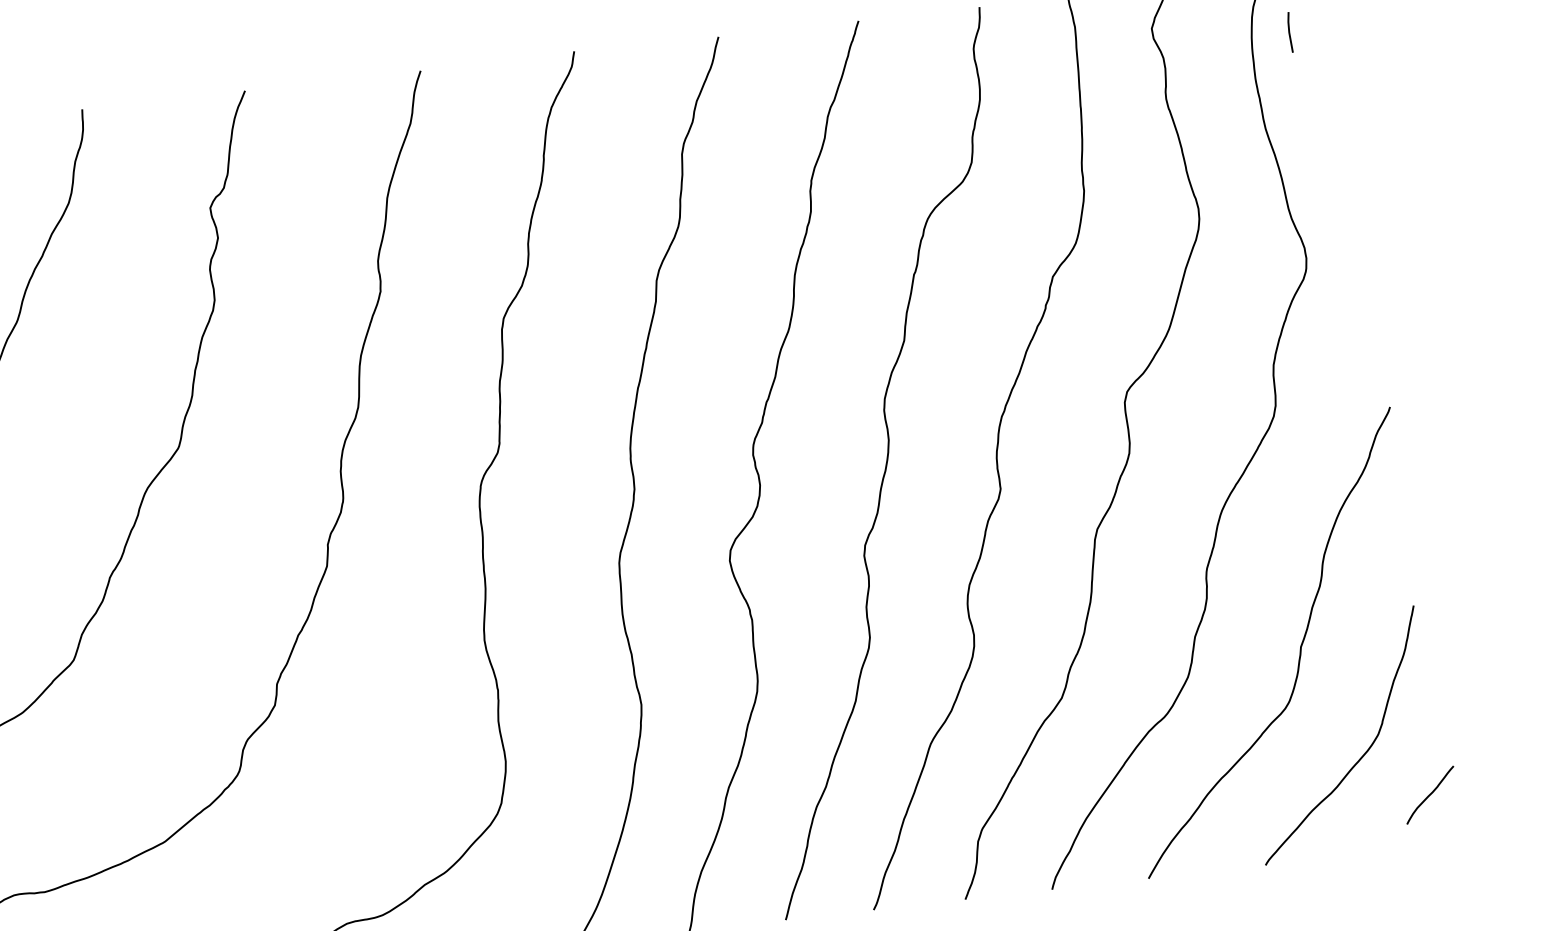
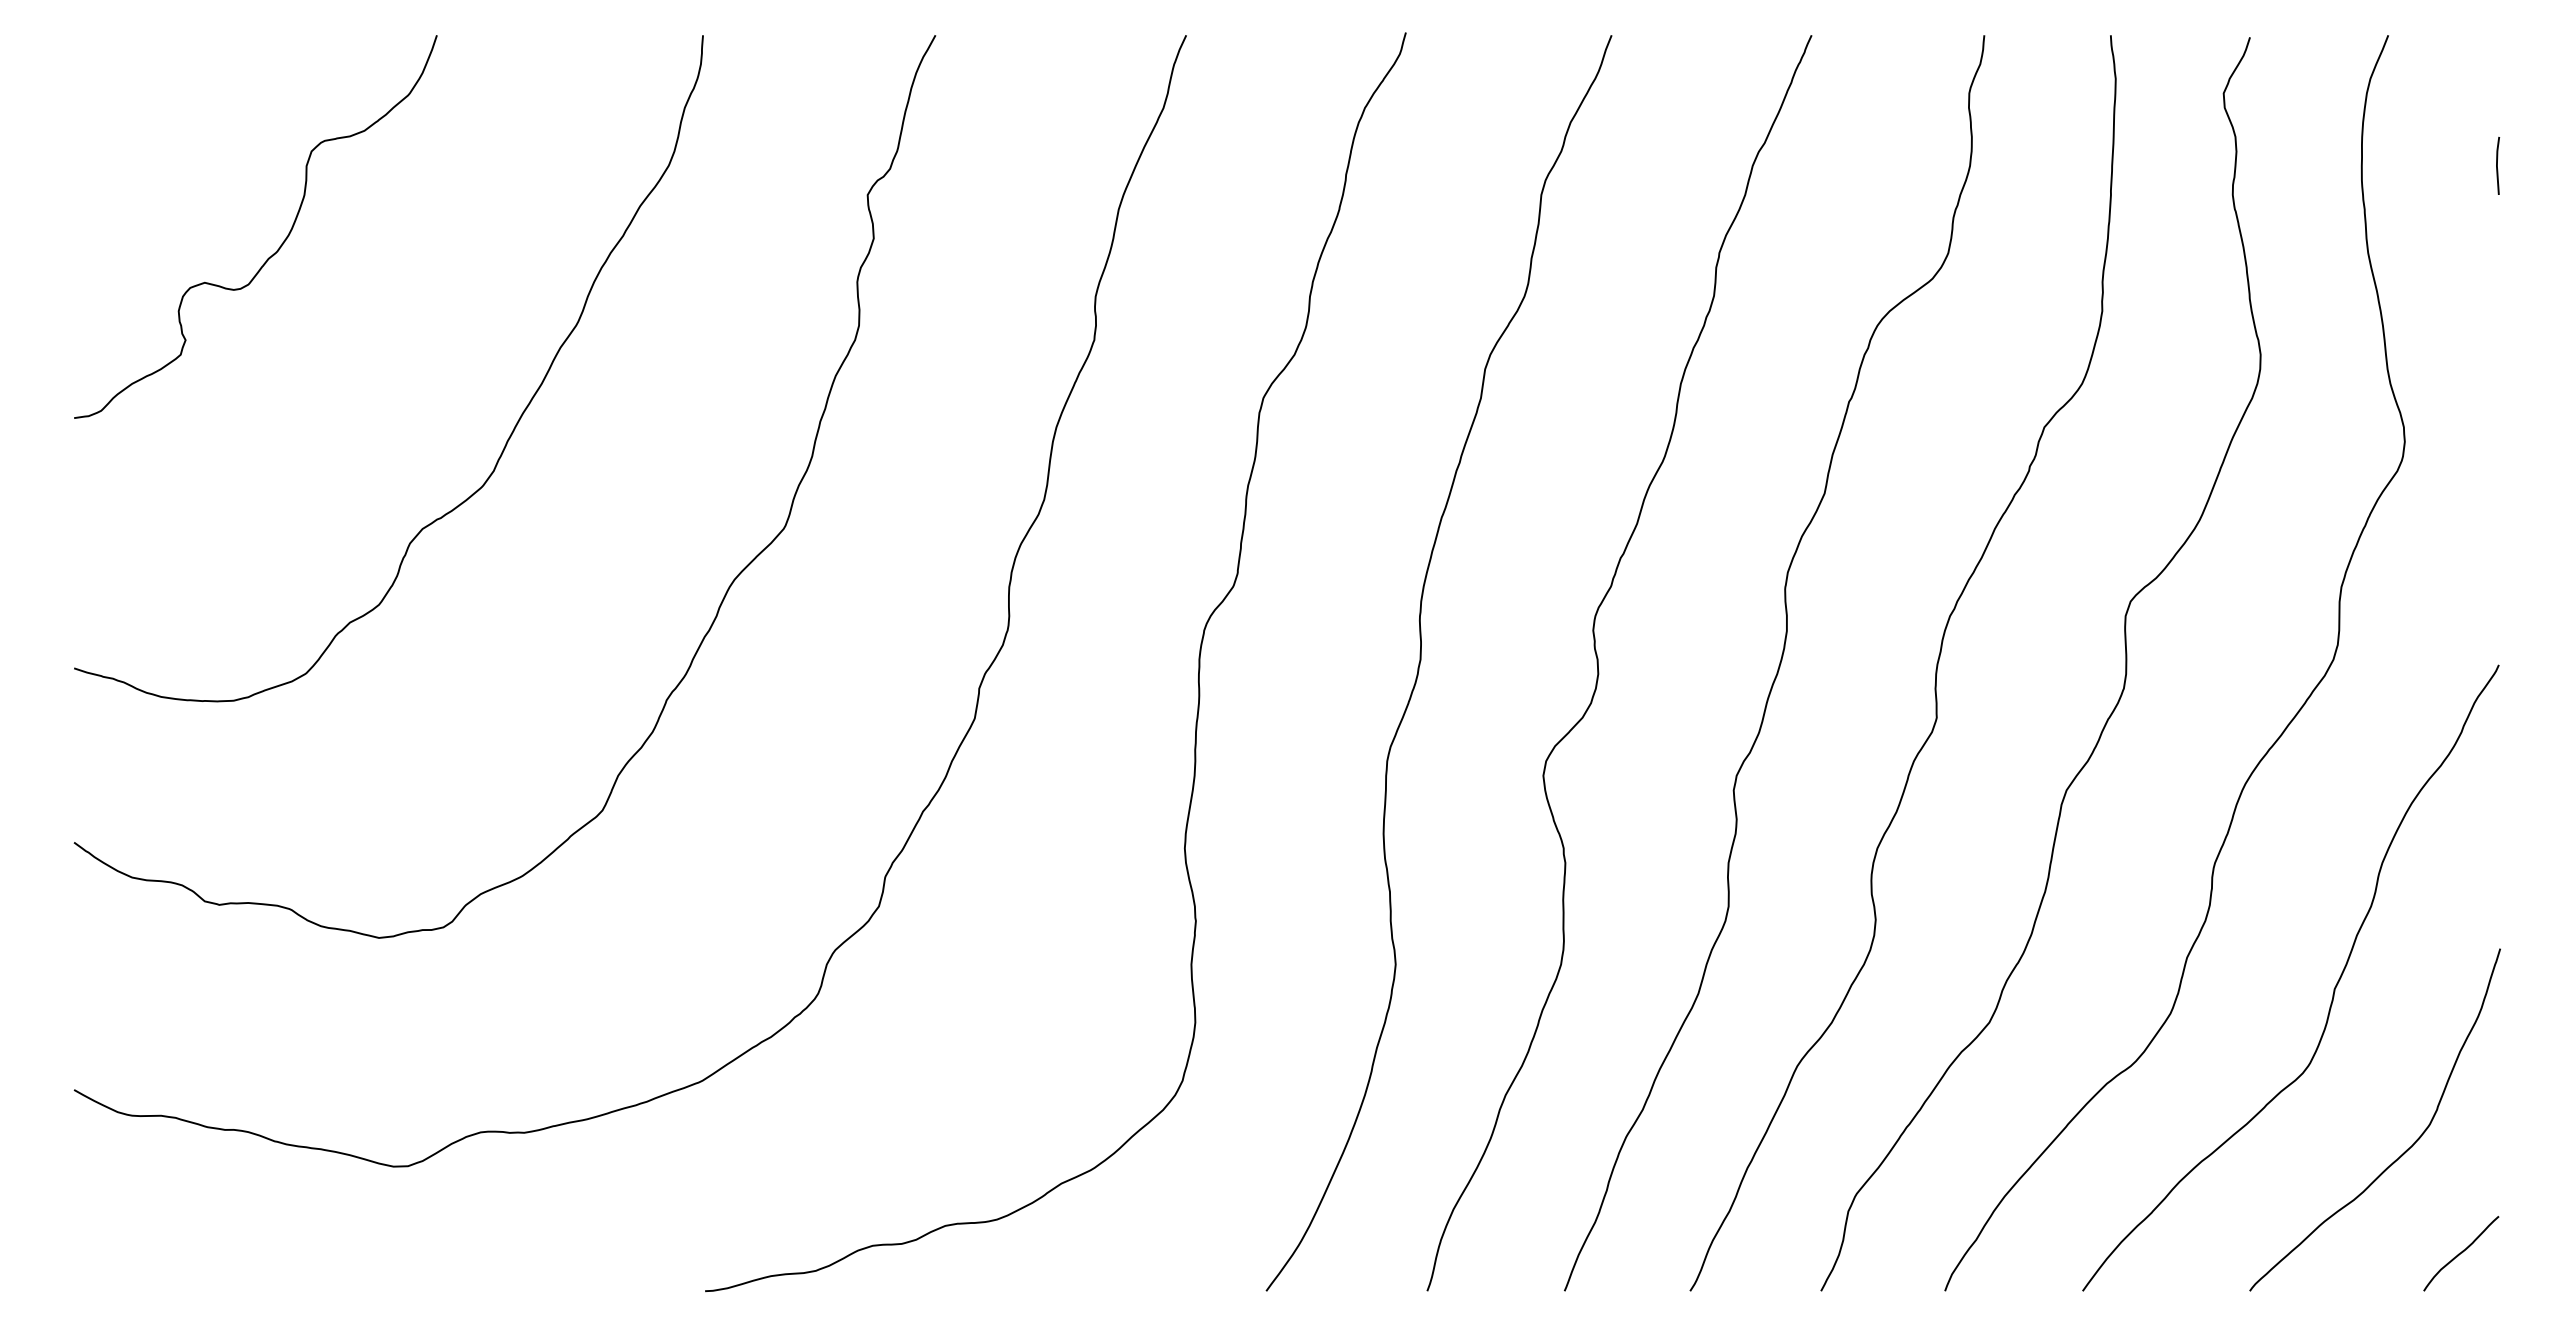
line: (1289, 32) -> (2497, 165), moved
curve: (1430, 795) -> (2461, 1253), moved

